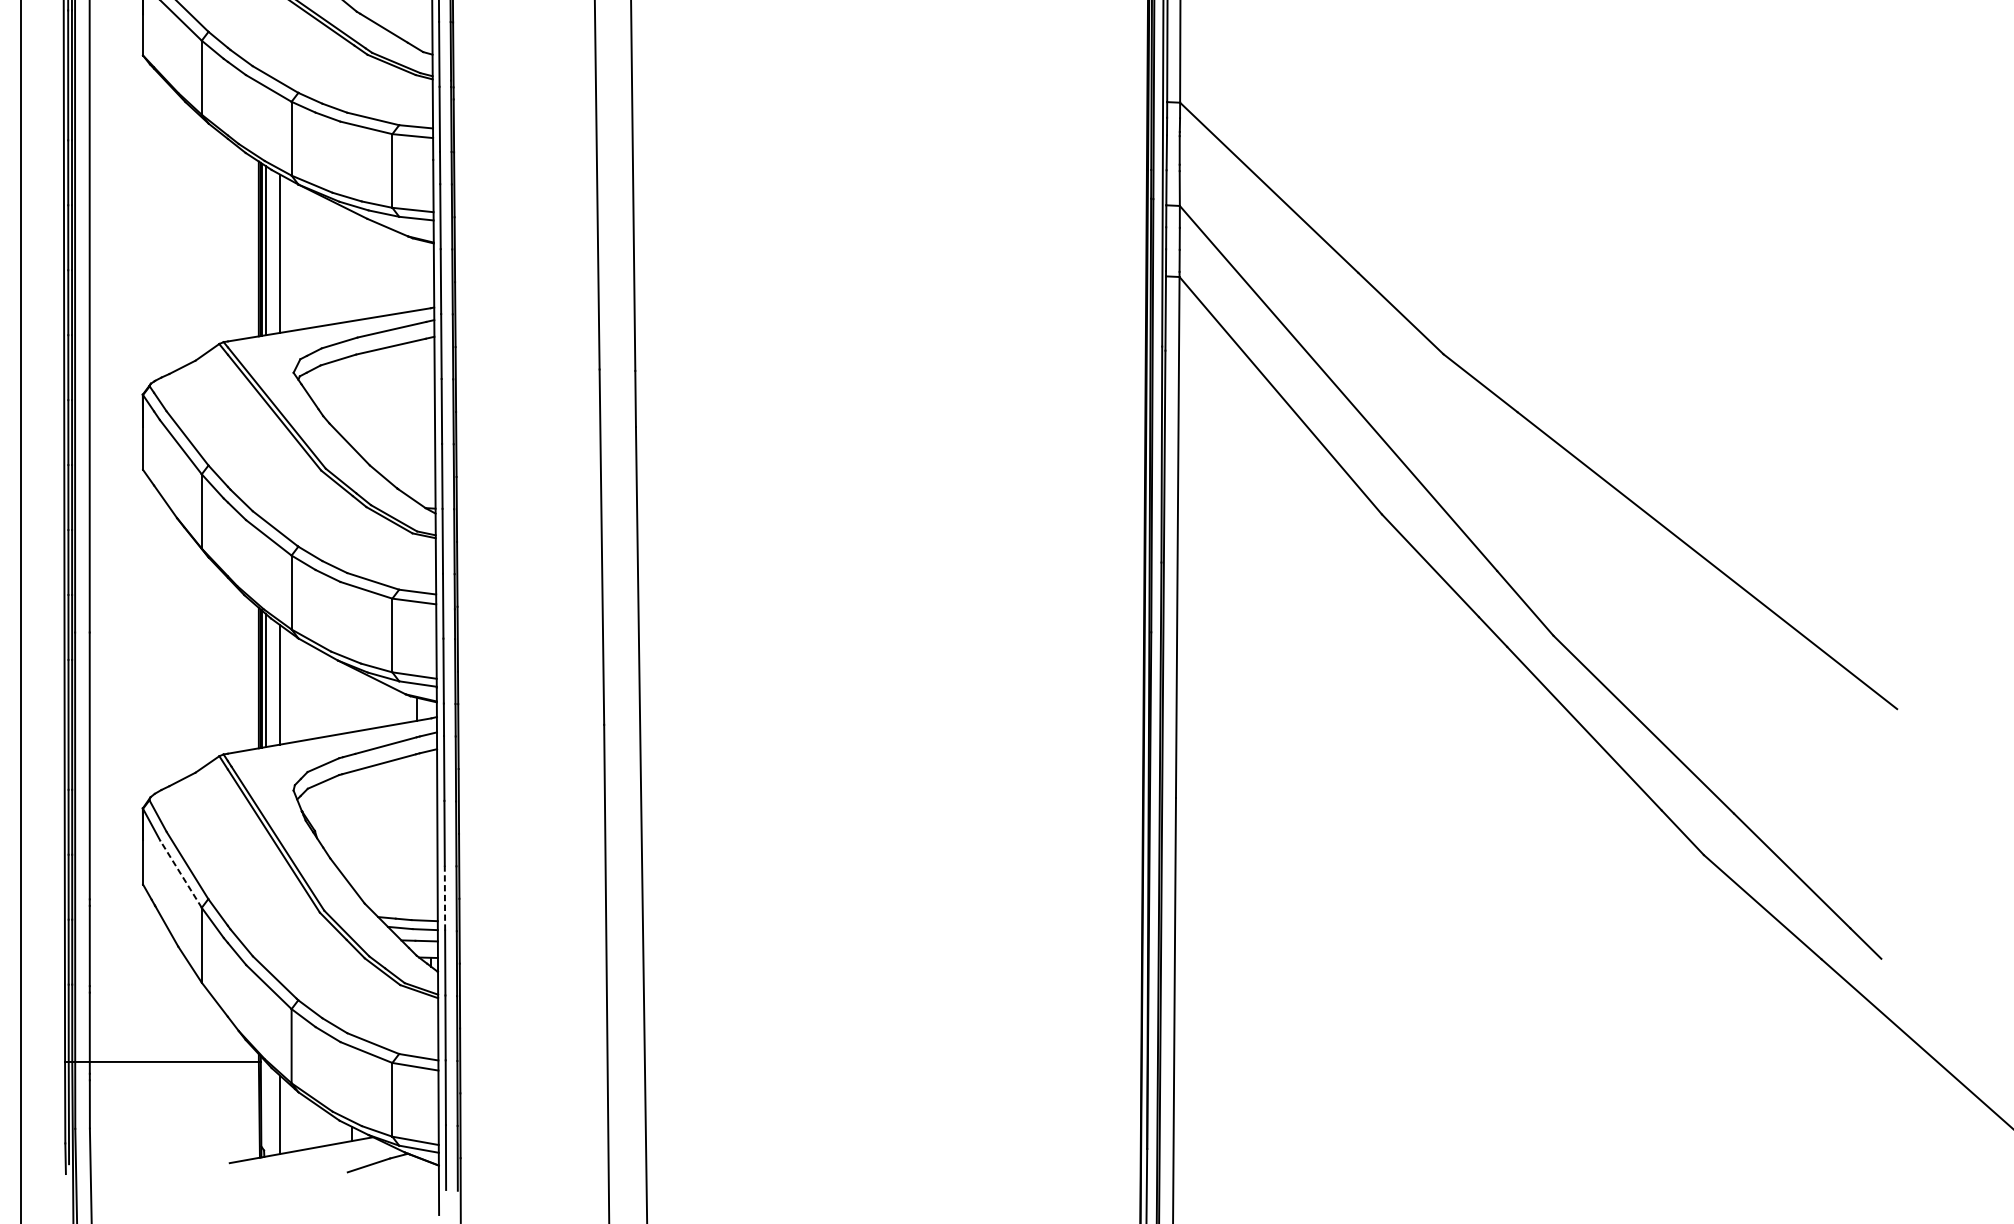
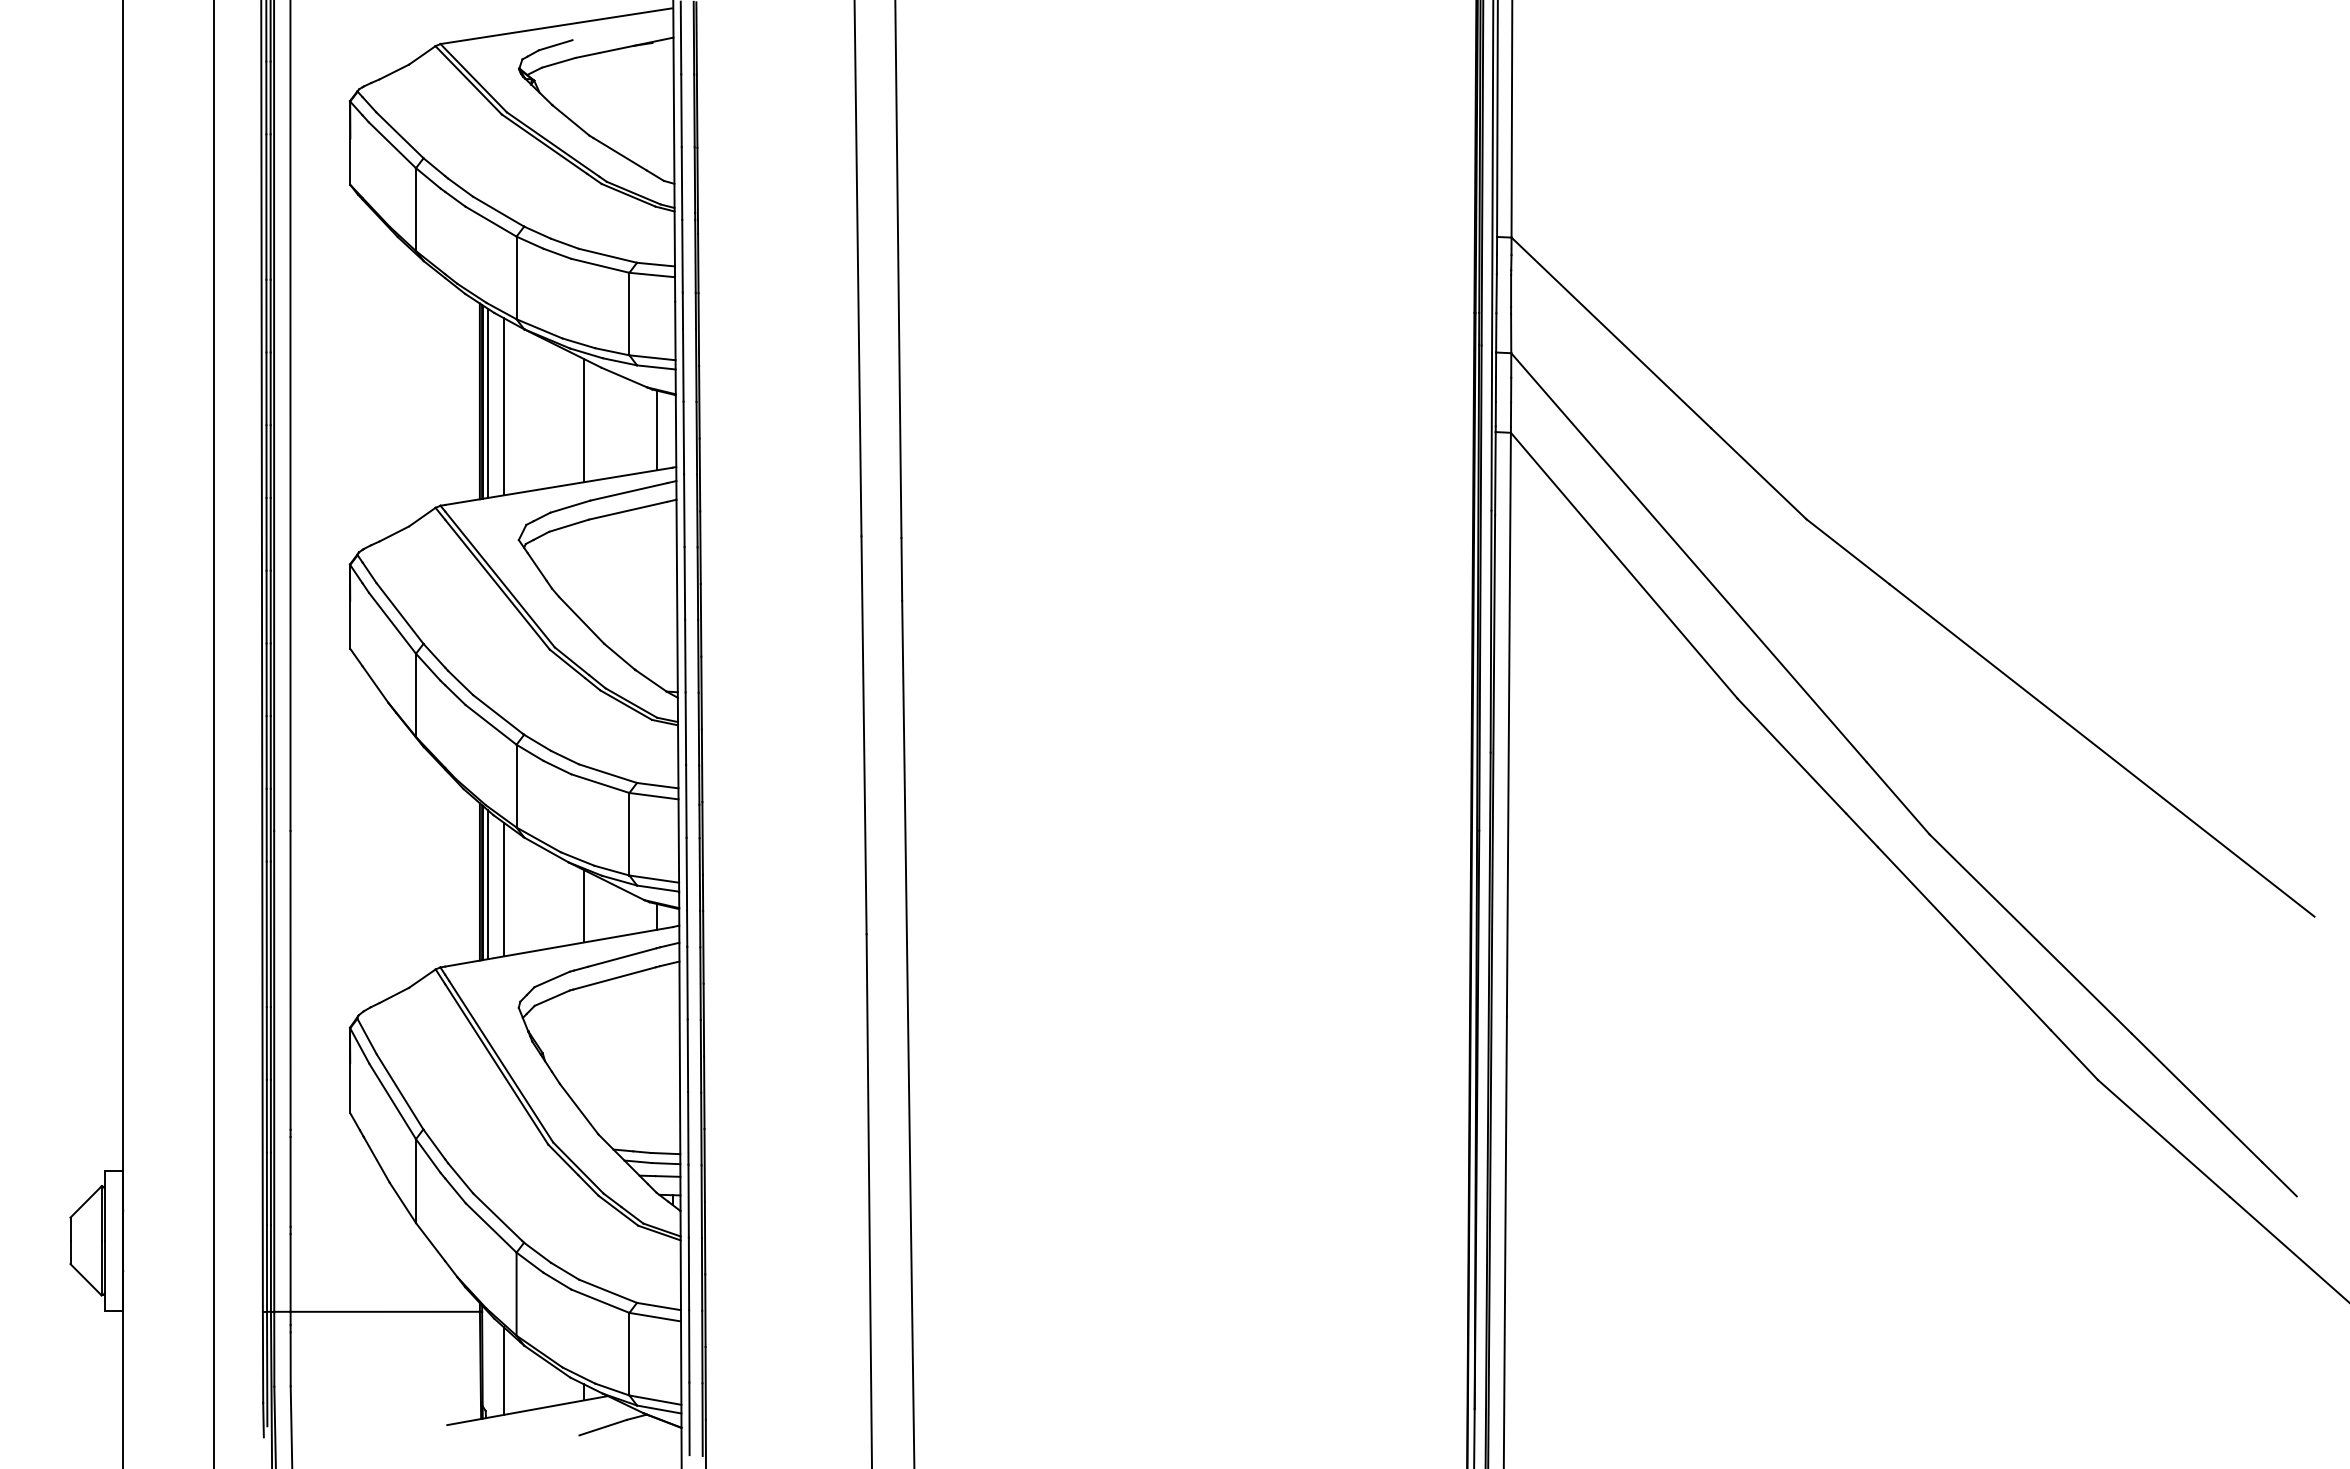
line: (352, 266) -> (584, 420), added
line: (417, 274) -> (657, 430), added
line: (352, 700) -> (584, 906), added
line: (180, 874) -> (392, 1101), dashed -> solid
line: (445, 897) -> (688, 1127), dashed -> solid

